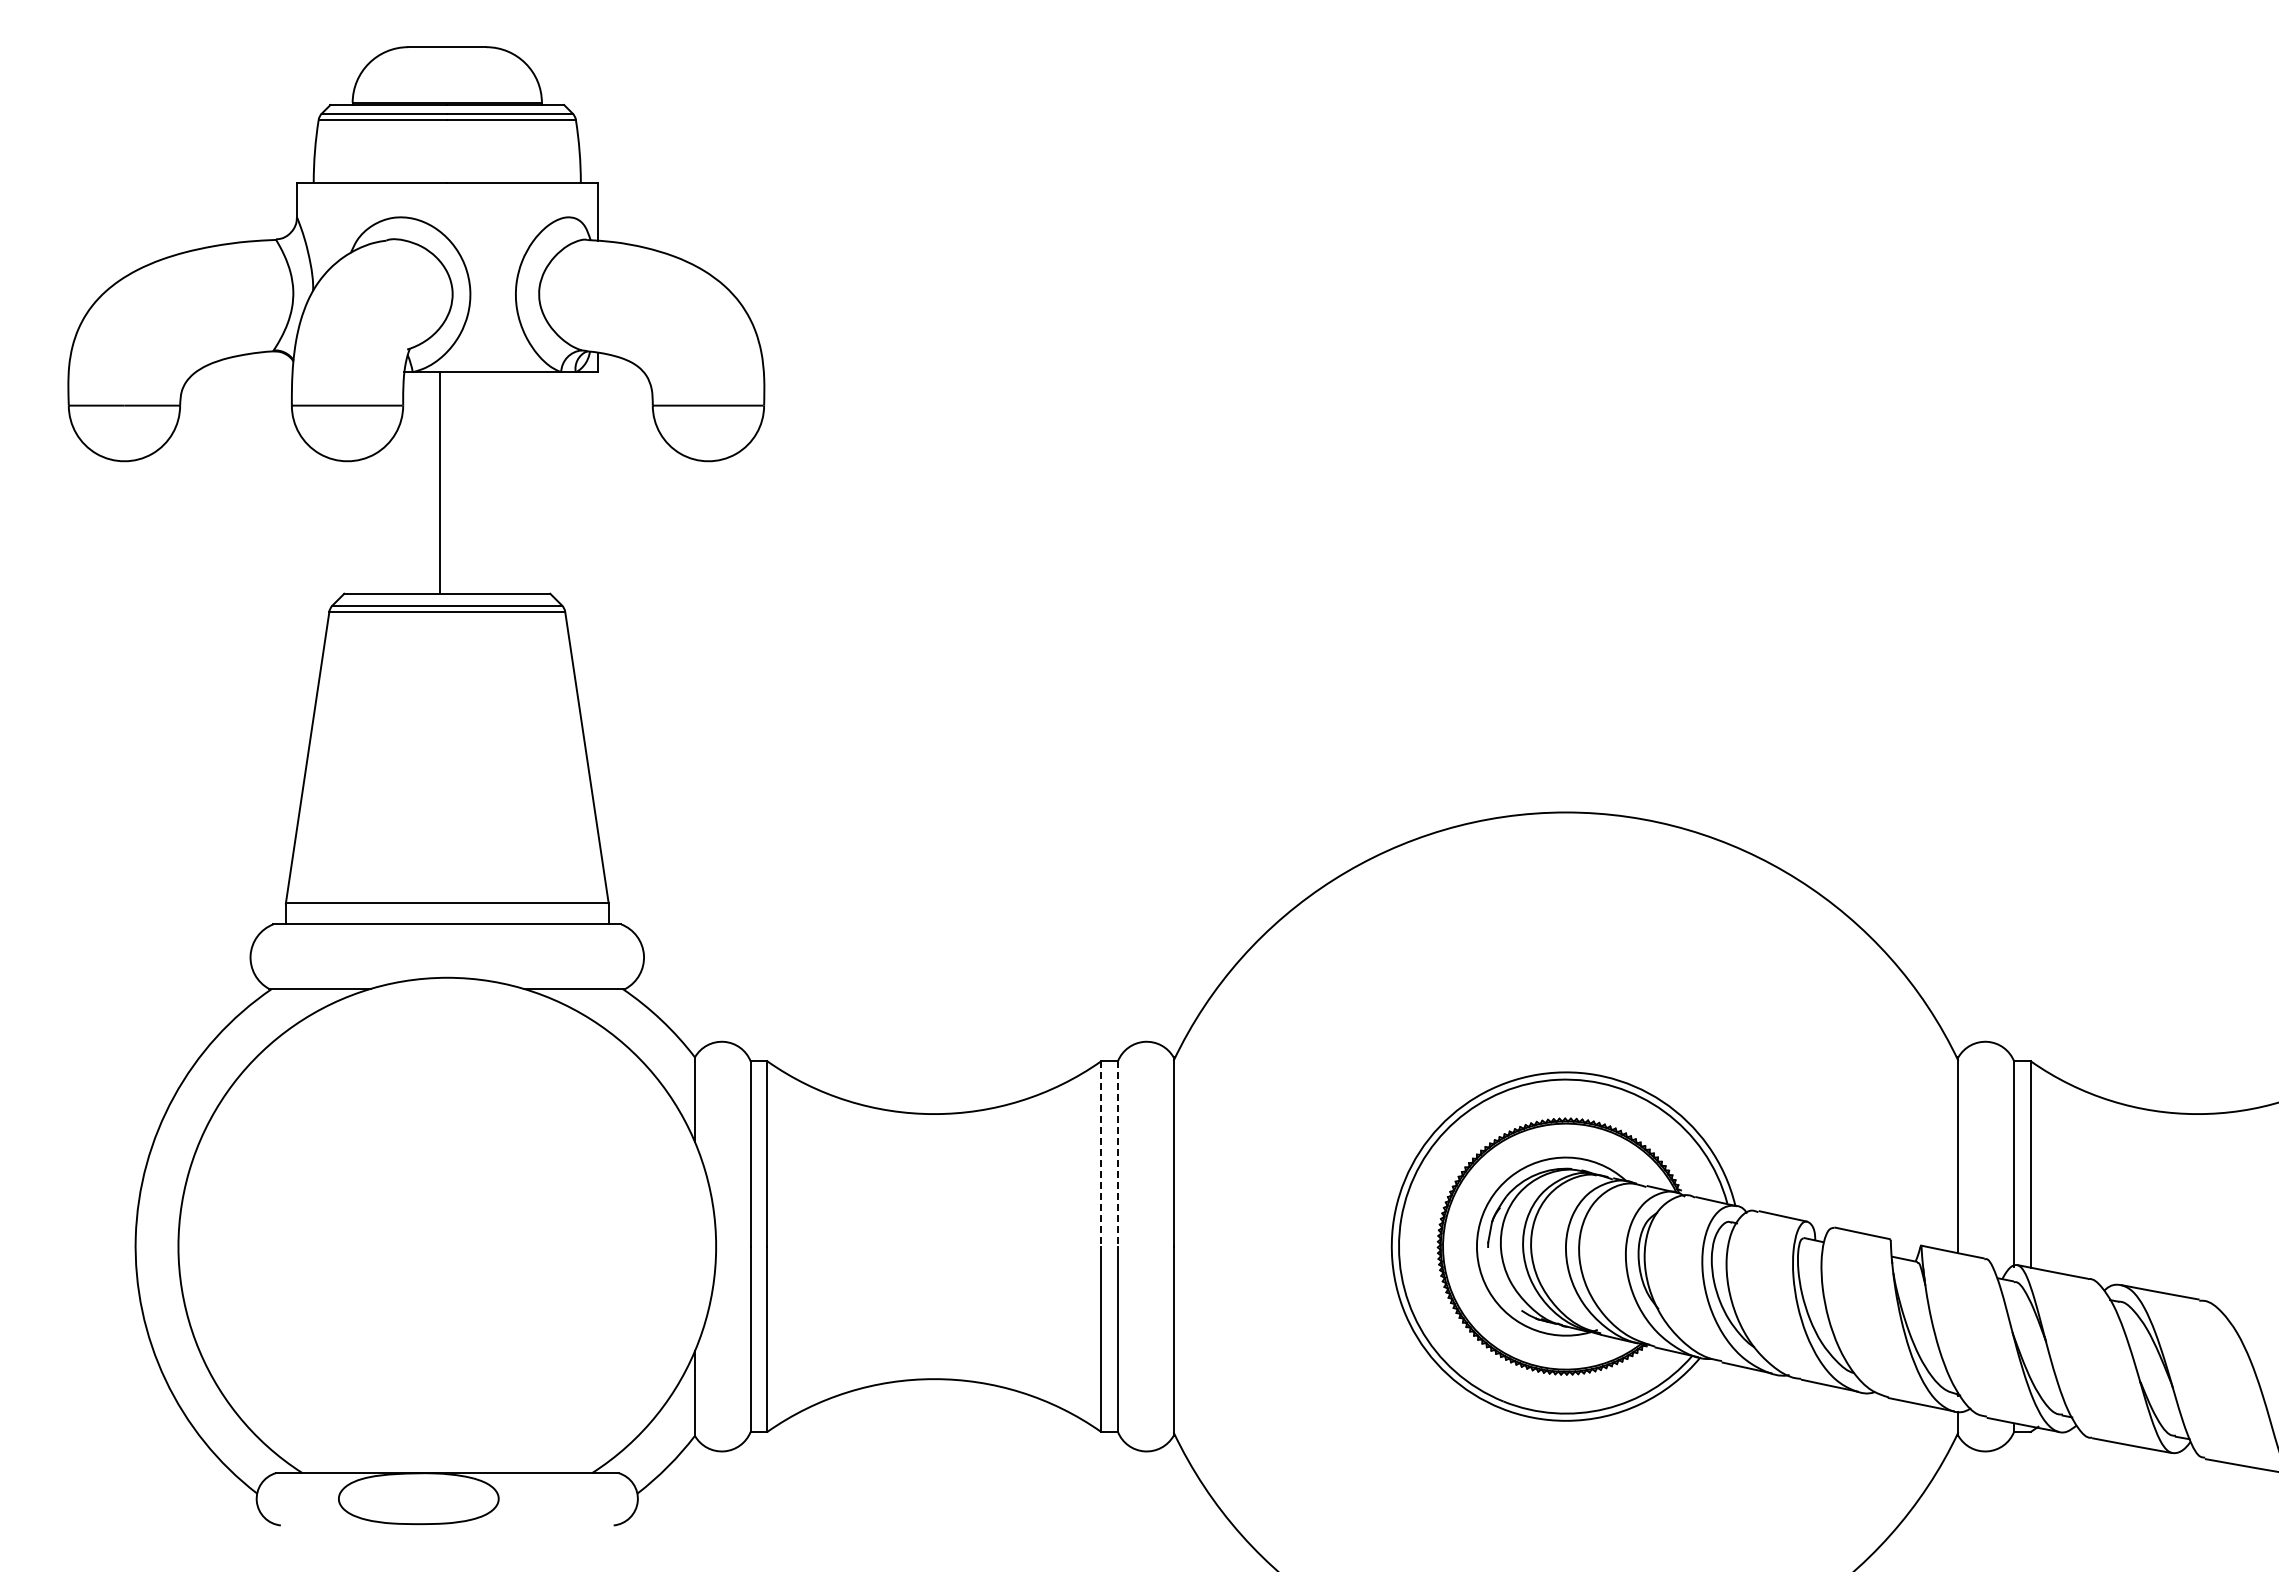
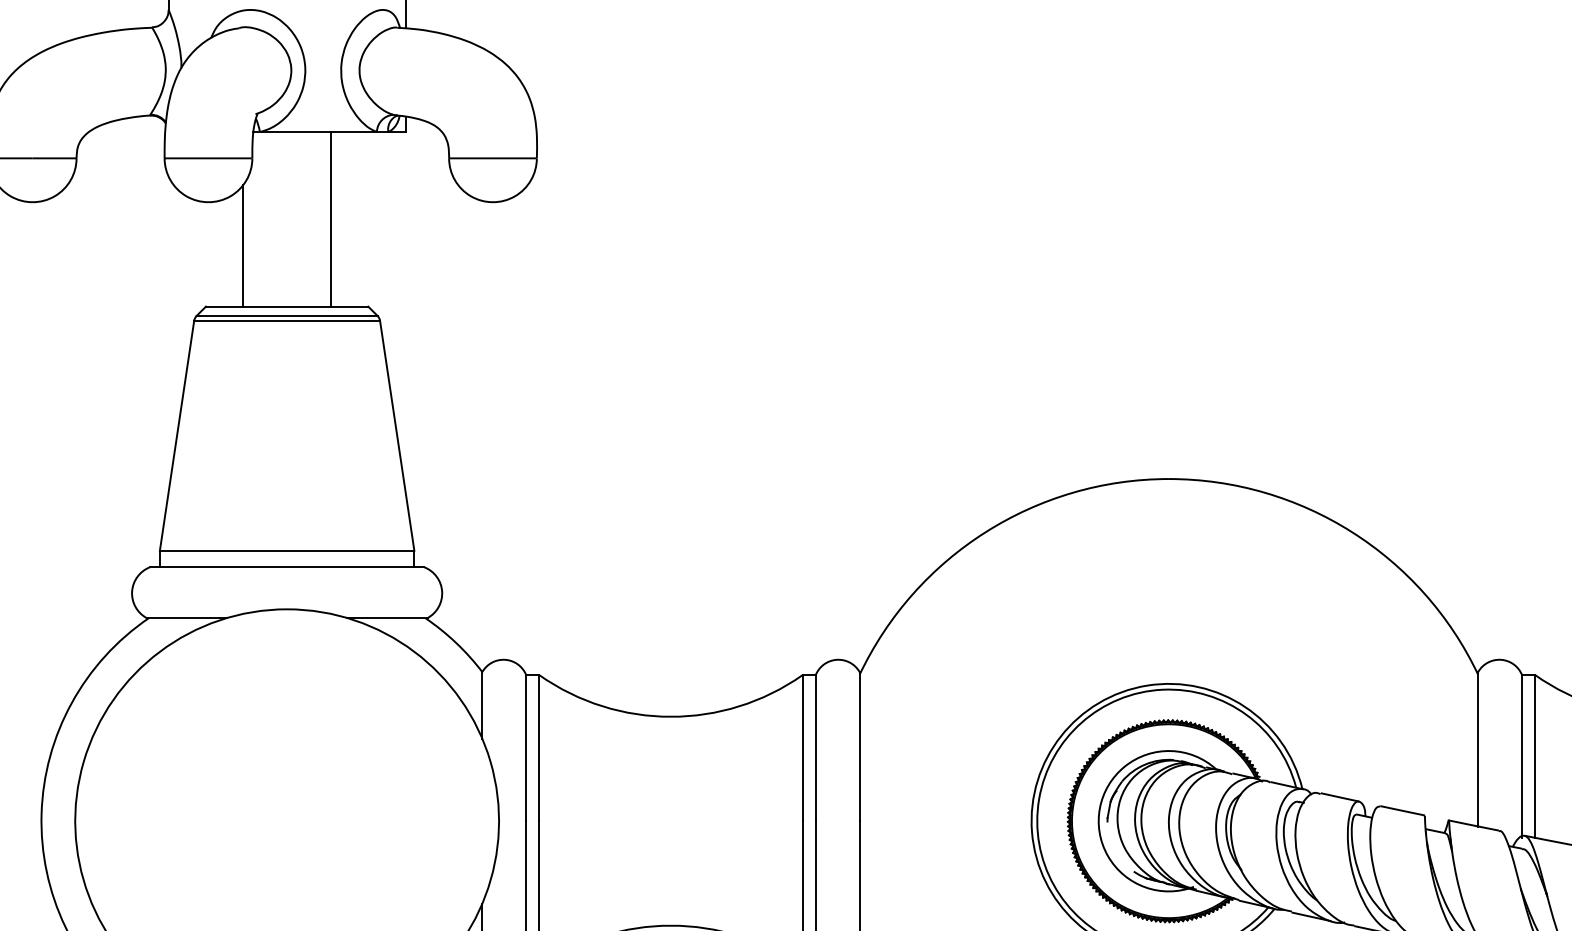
line: (439, 482) -> (330, 218), moved
line: (391, 516) -> (243, 245), added
line: (1101, 1153) -> (802, 747), dashed -> solid
line: (1117, 1153) -> (815, 747), dashed -> solid

